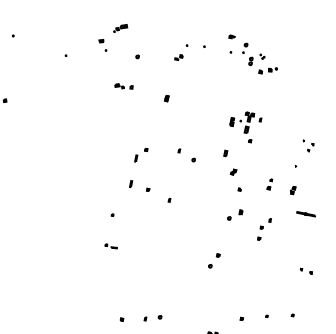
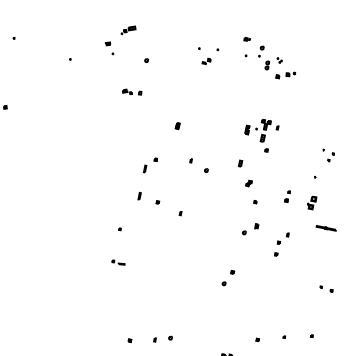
part: (178, 56) -> (206, 60), moved
part: (166, 98) -> (177, 126), moved
part: (293, 189) -> (312, 202), size x1.6

